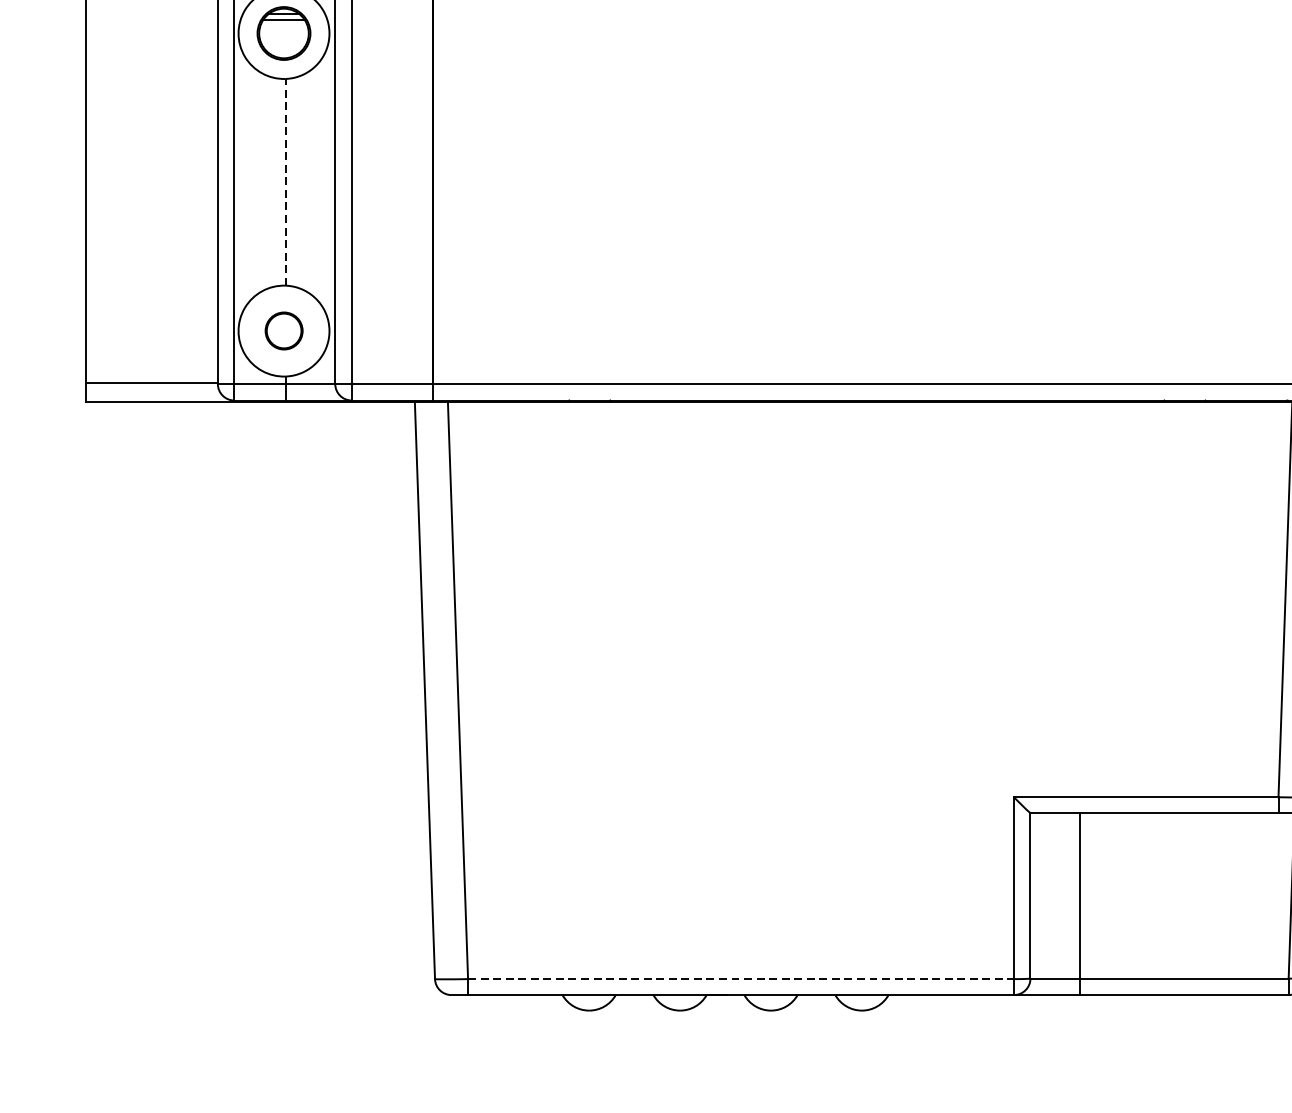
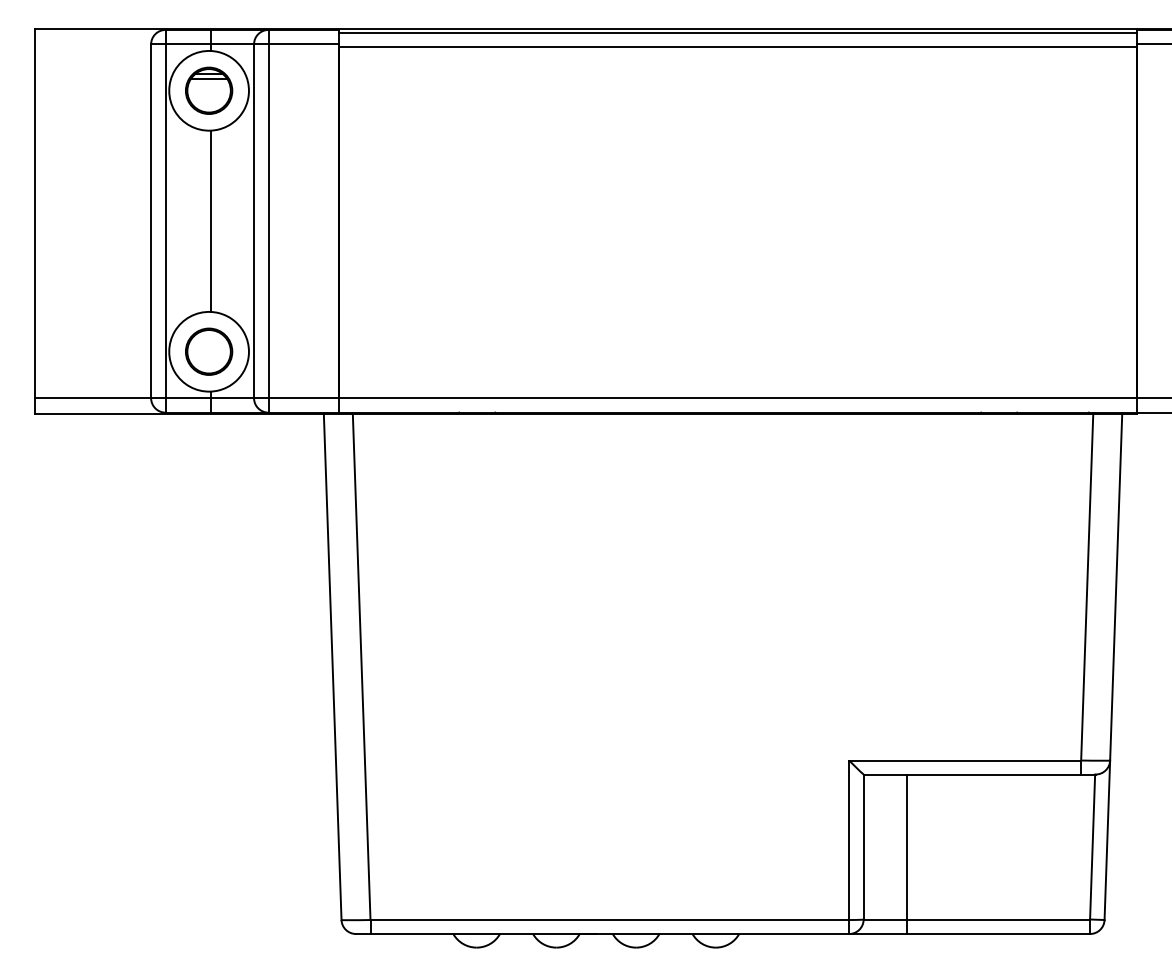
line: (285, 182) -> (210, 221), dashed -> solid
part: (284, 330) -> (209, 351), size x1.43
line: (741, 979) -> (610, 920), dashed -> solid

